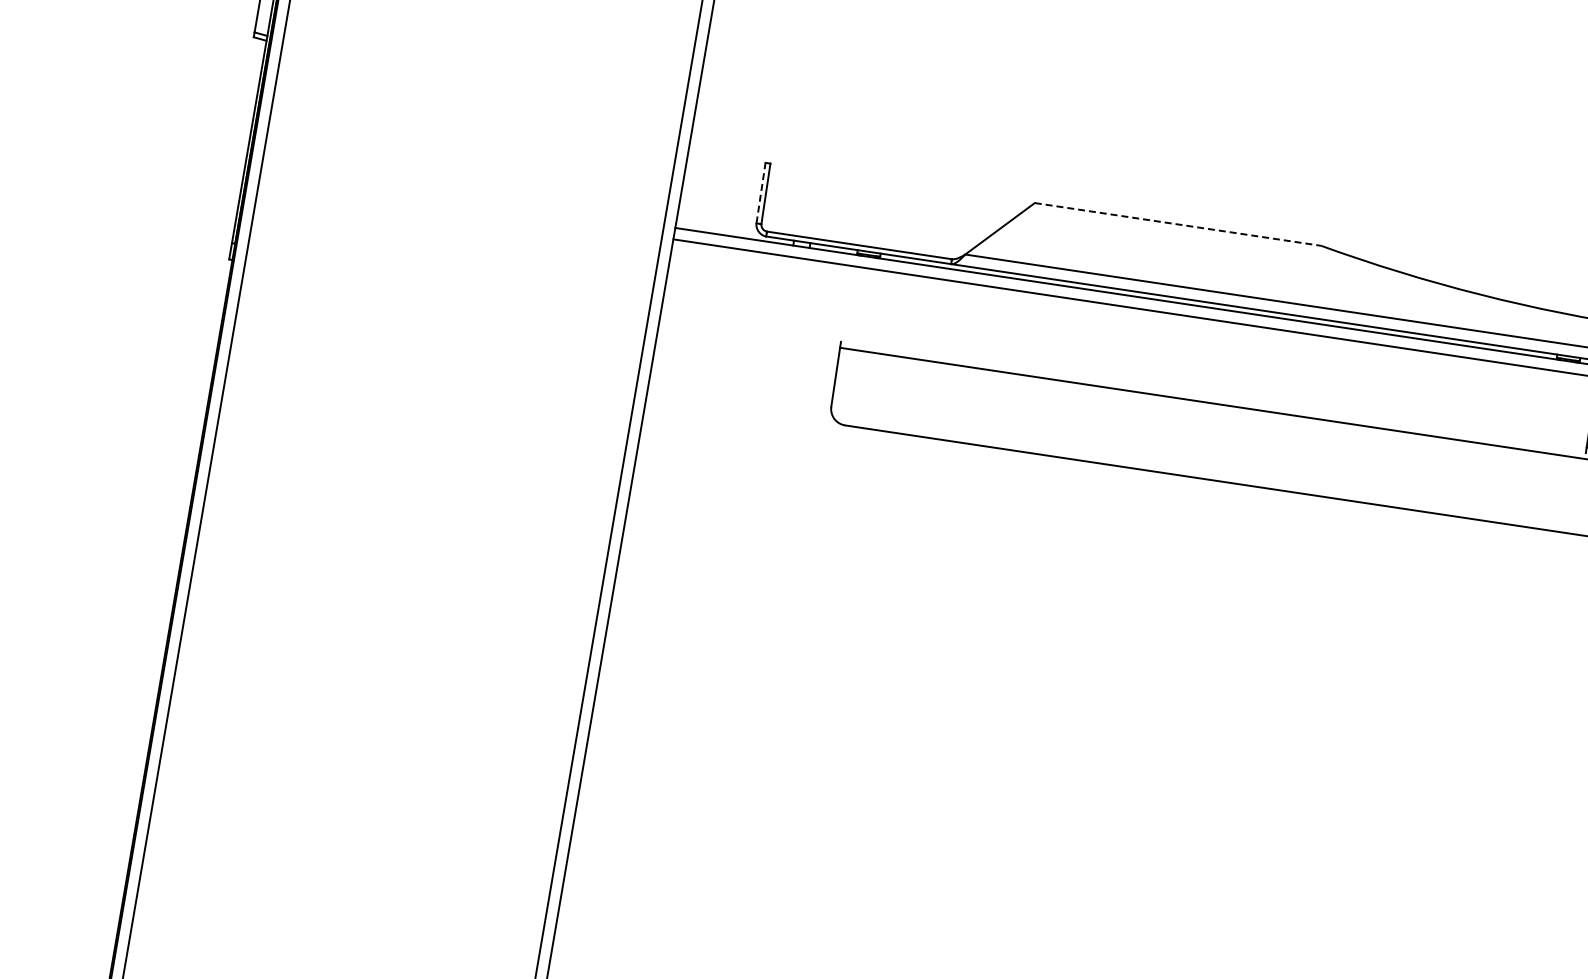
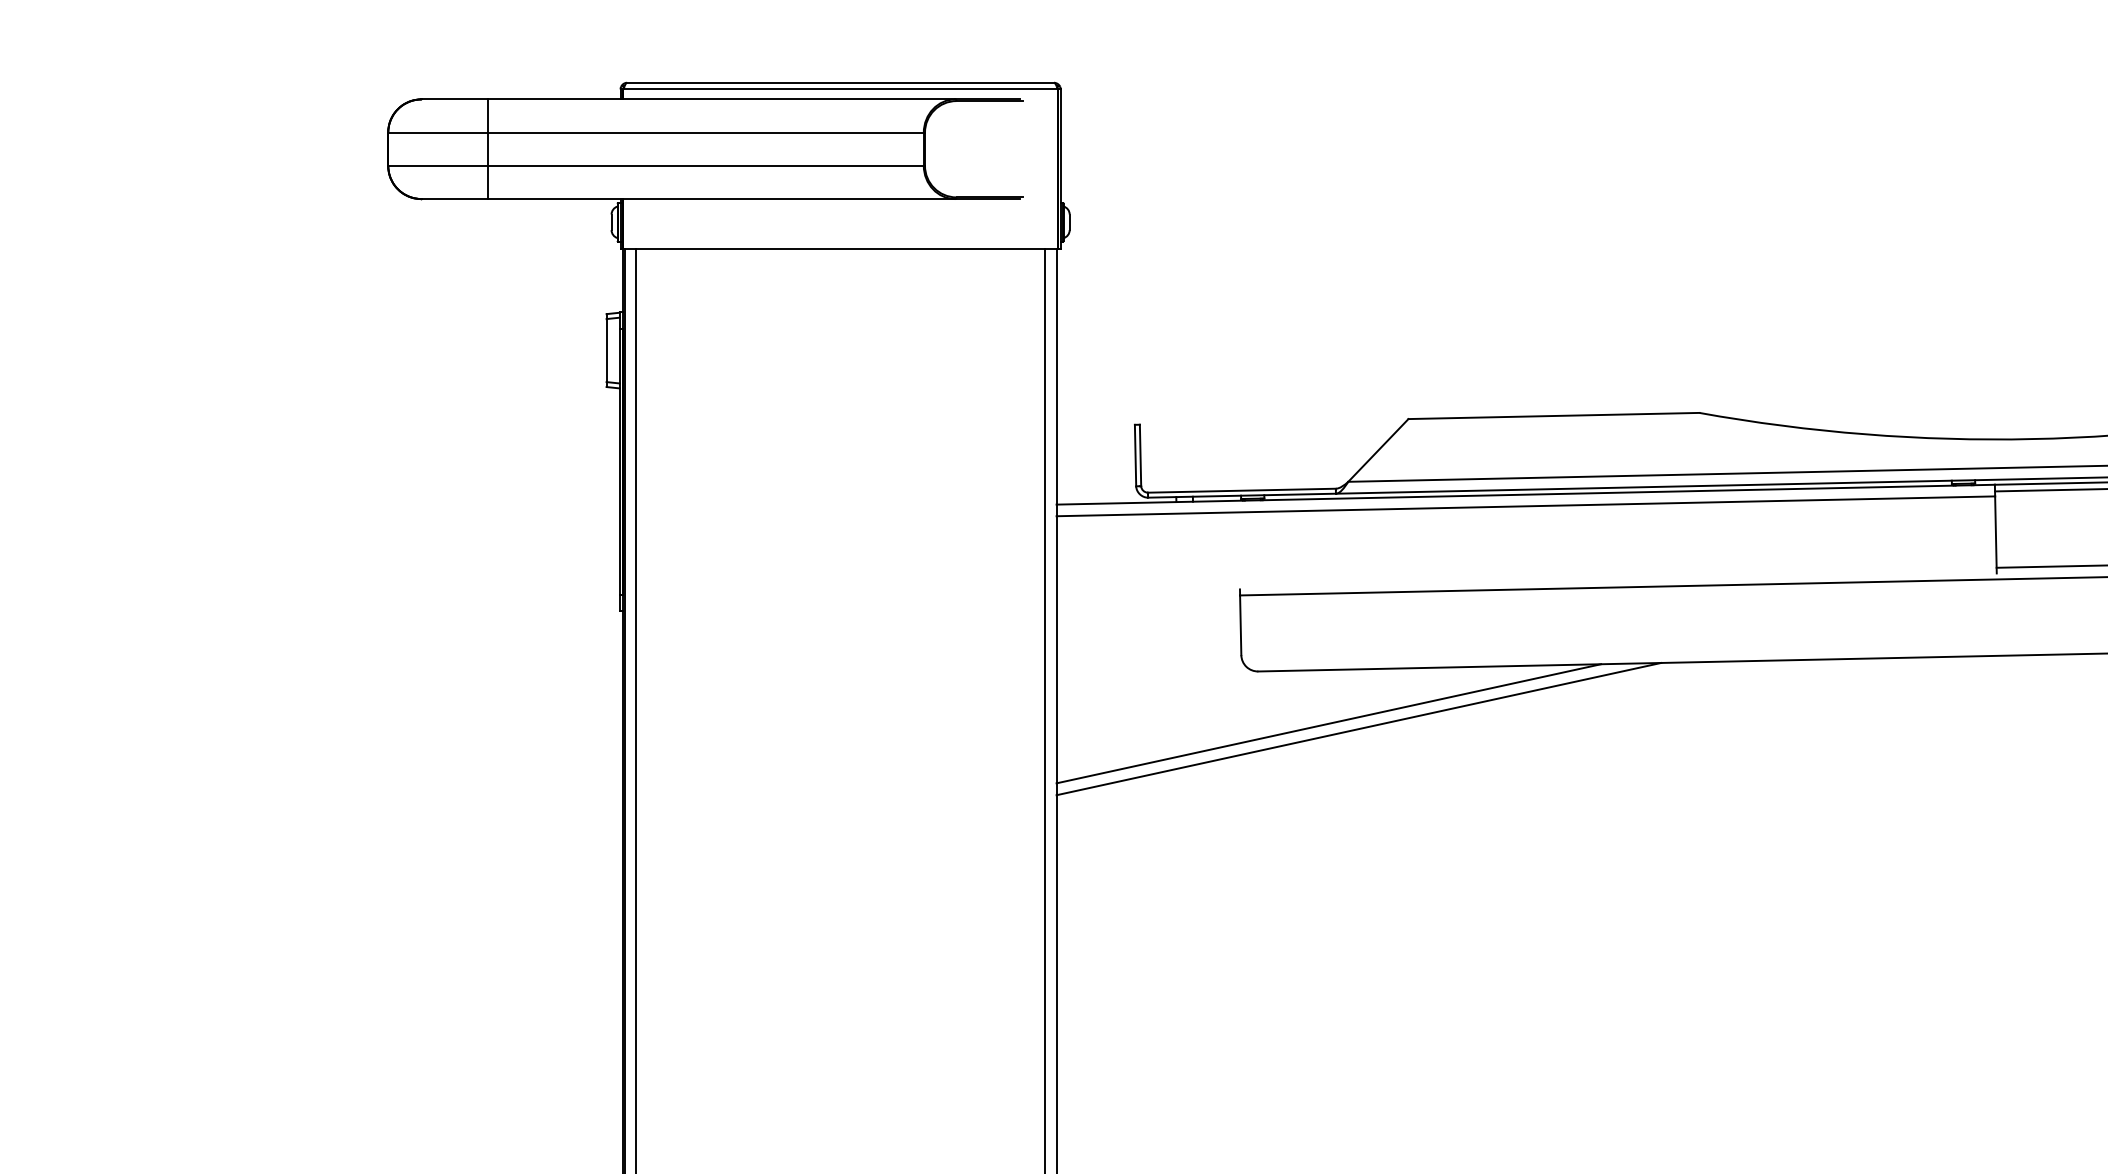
line: (761, 193) -> (1135, 455), dashed -> solid
line: (1178, 225) -> (1554, 416), dashed -> solid
line: (905, 488) -> (1328, 723), added
line: (933, 498) -> (1358, 728), added

